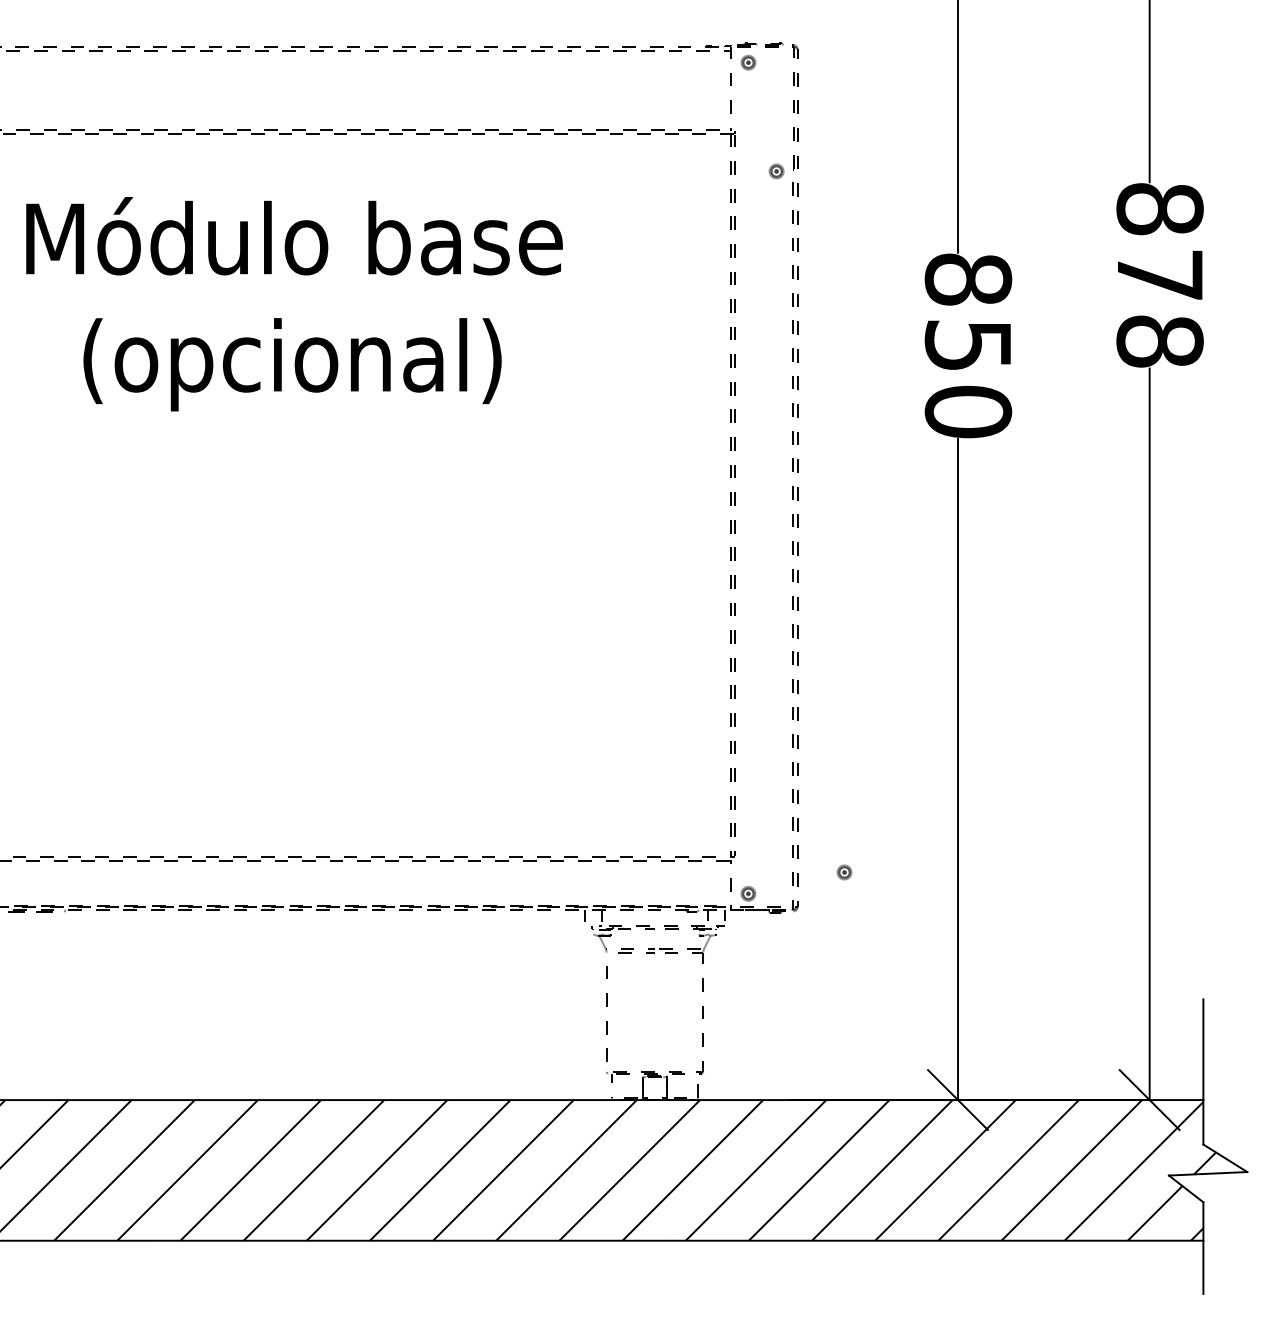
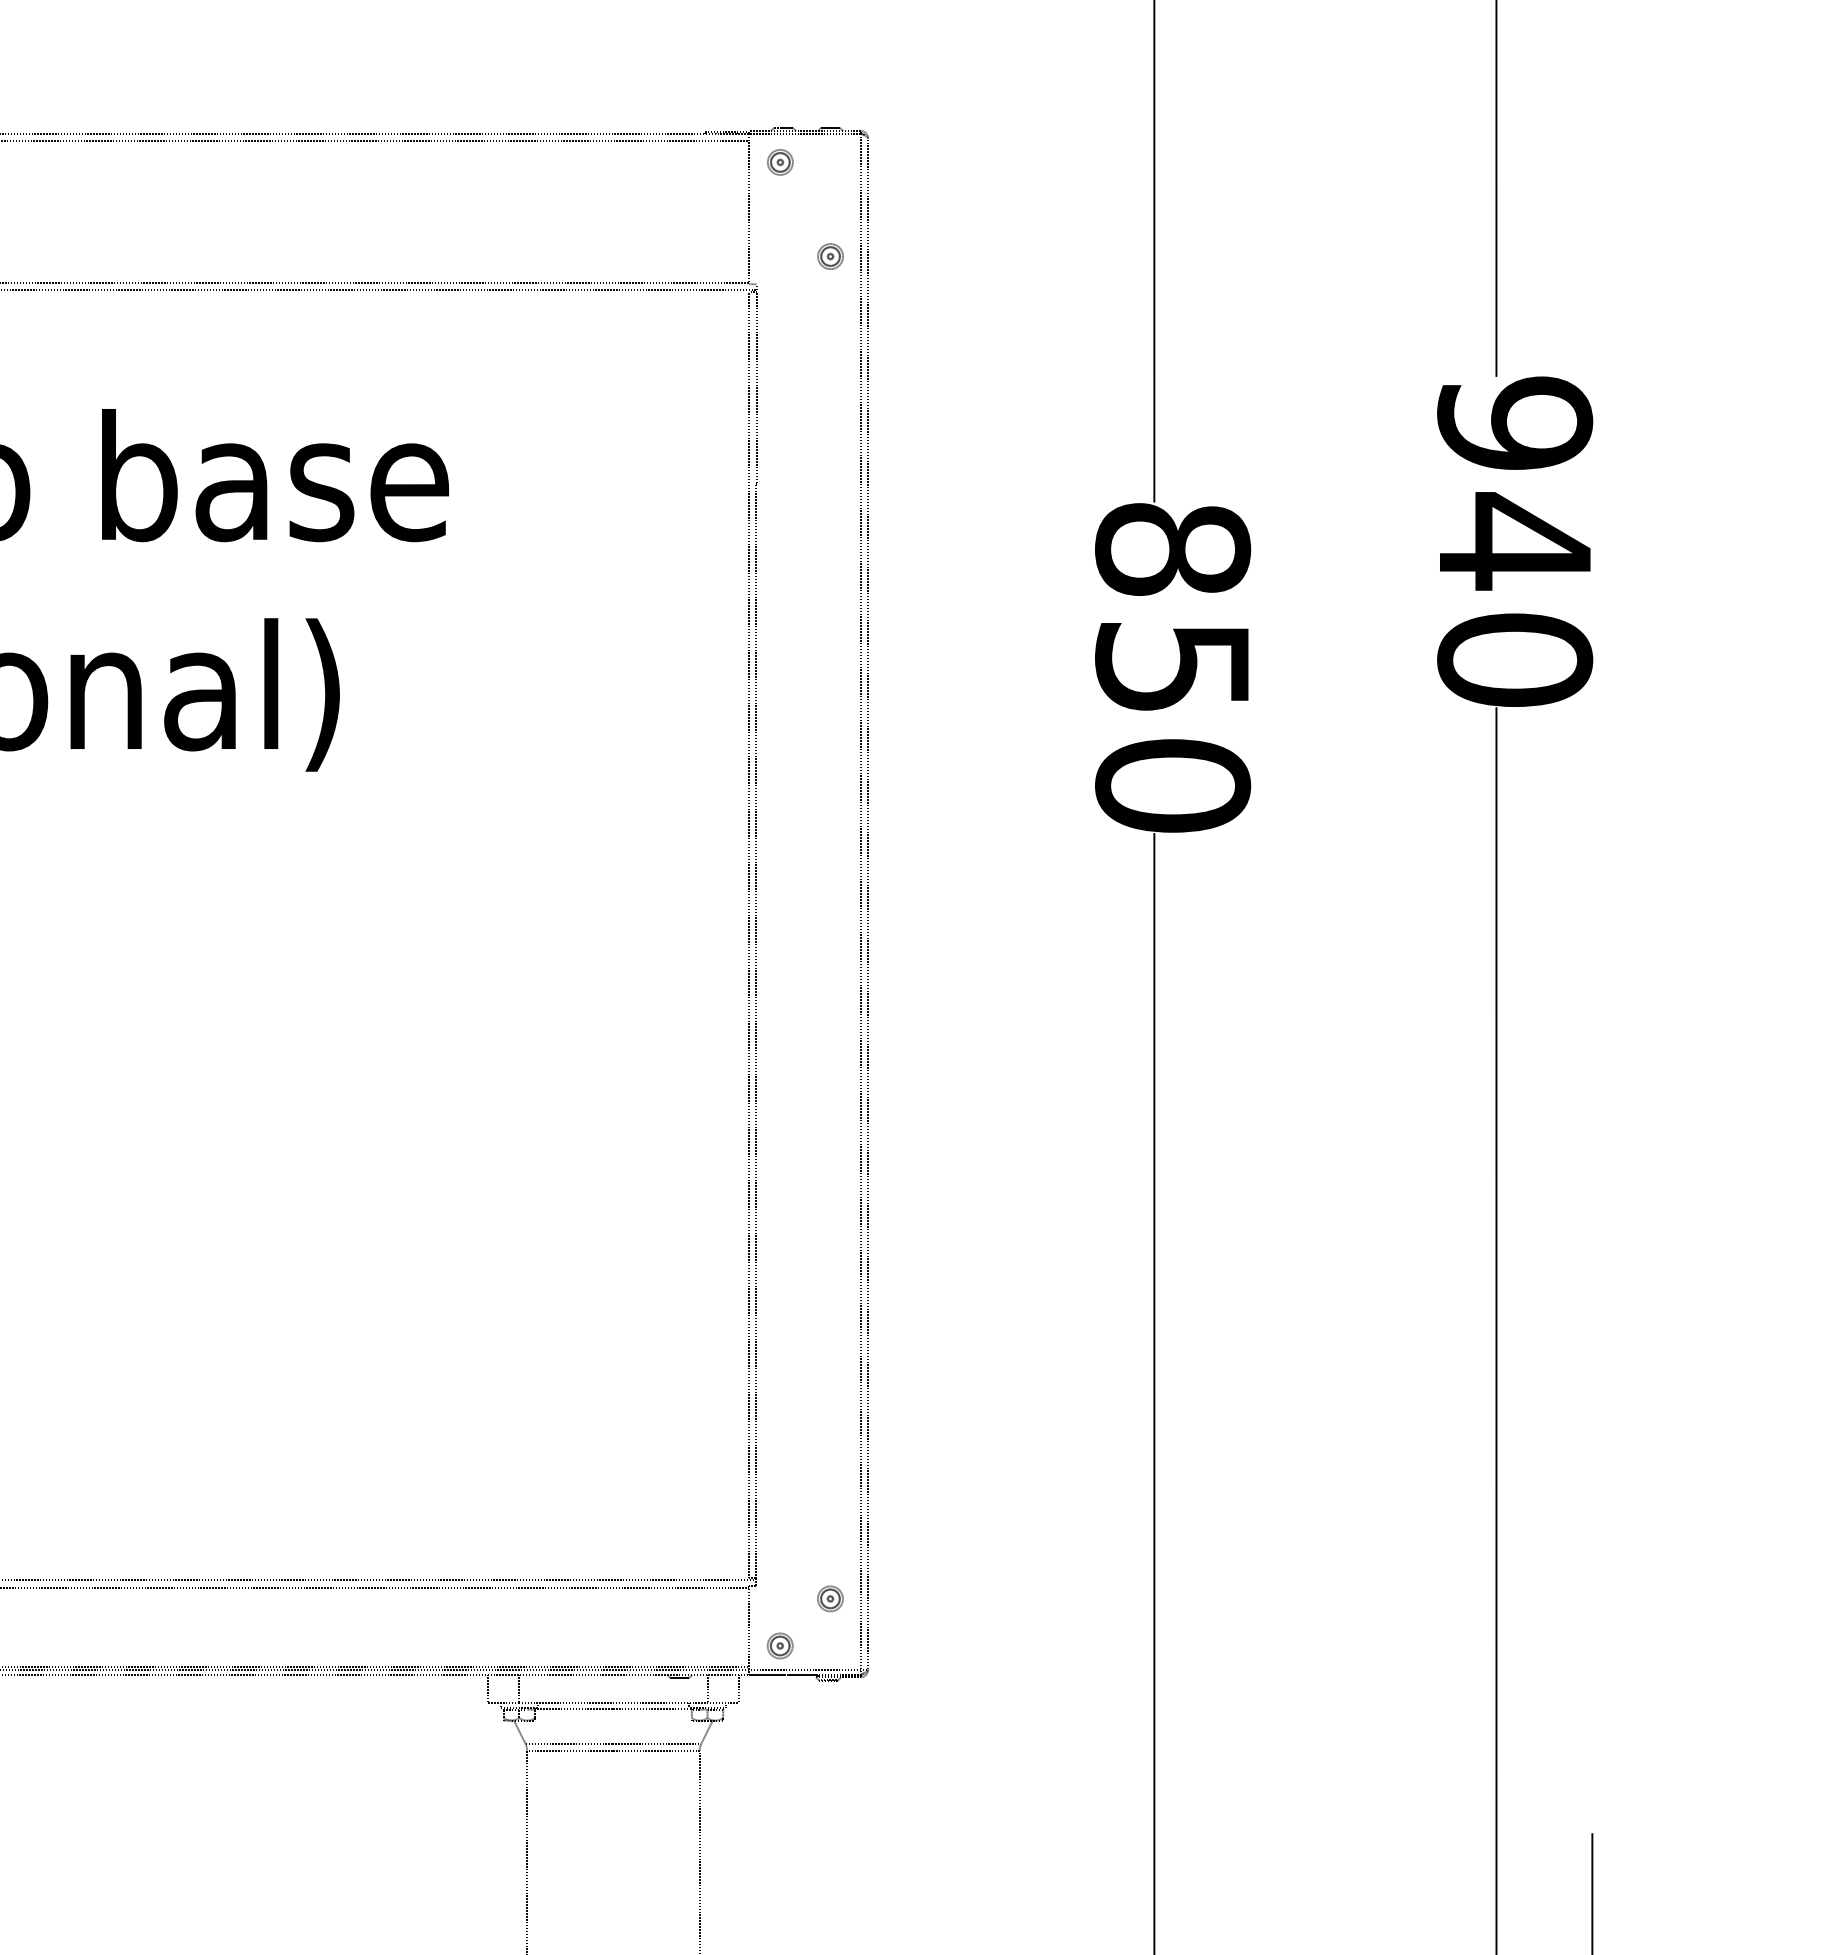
part: (776, 171) -> (830, 256), moved
text: (1159, 274) -> (1514, 540), 878 -> 940
part: (844, 872) -> (830, 1598), moved

